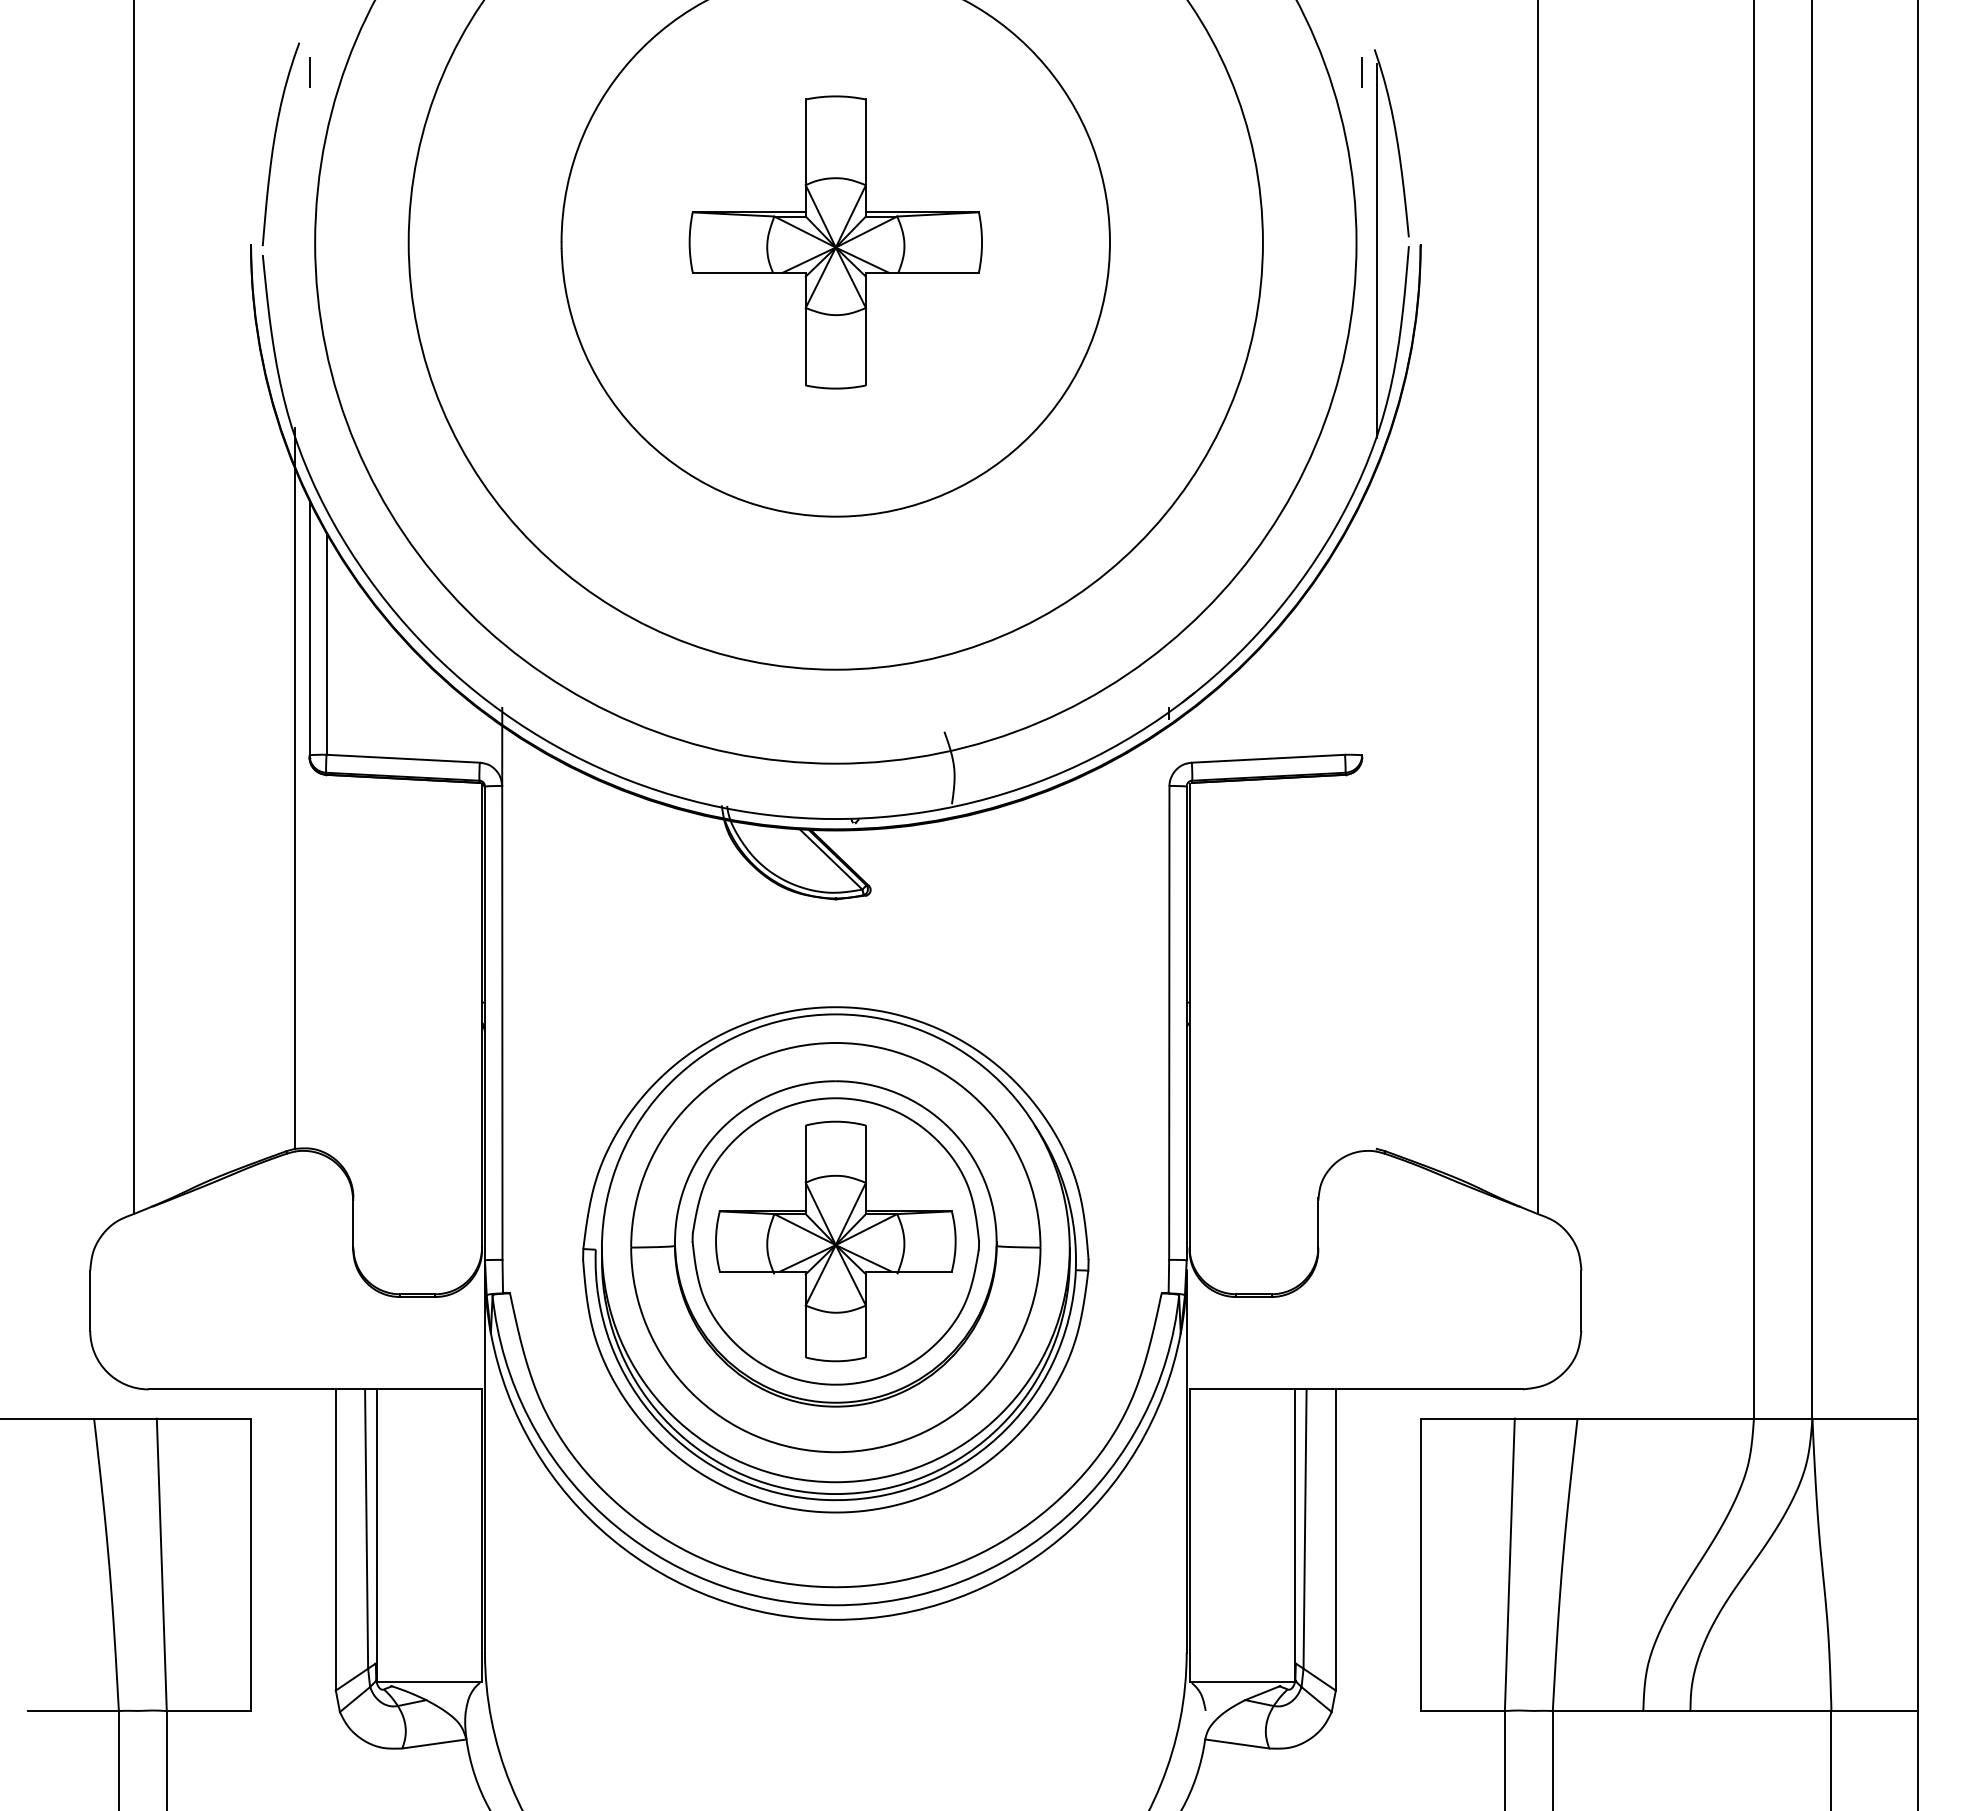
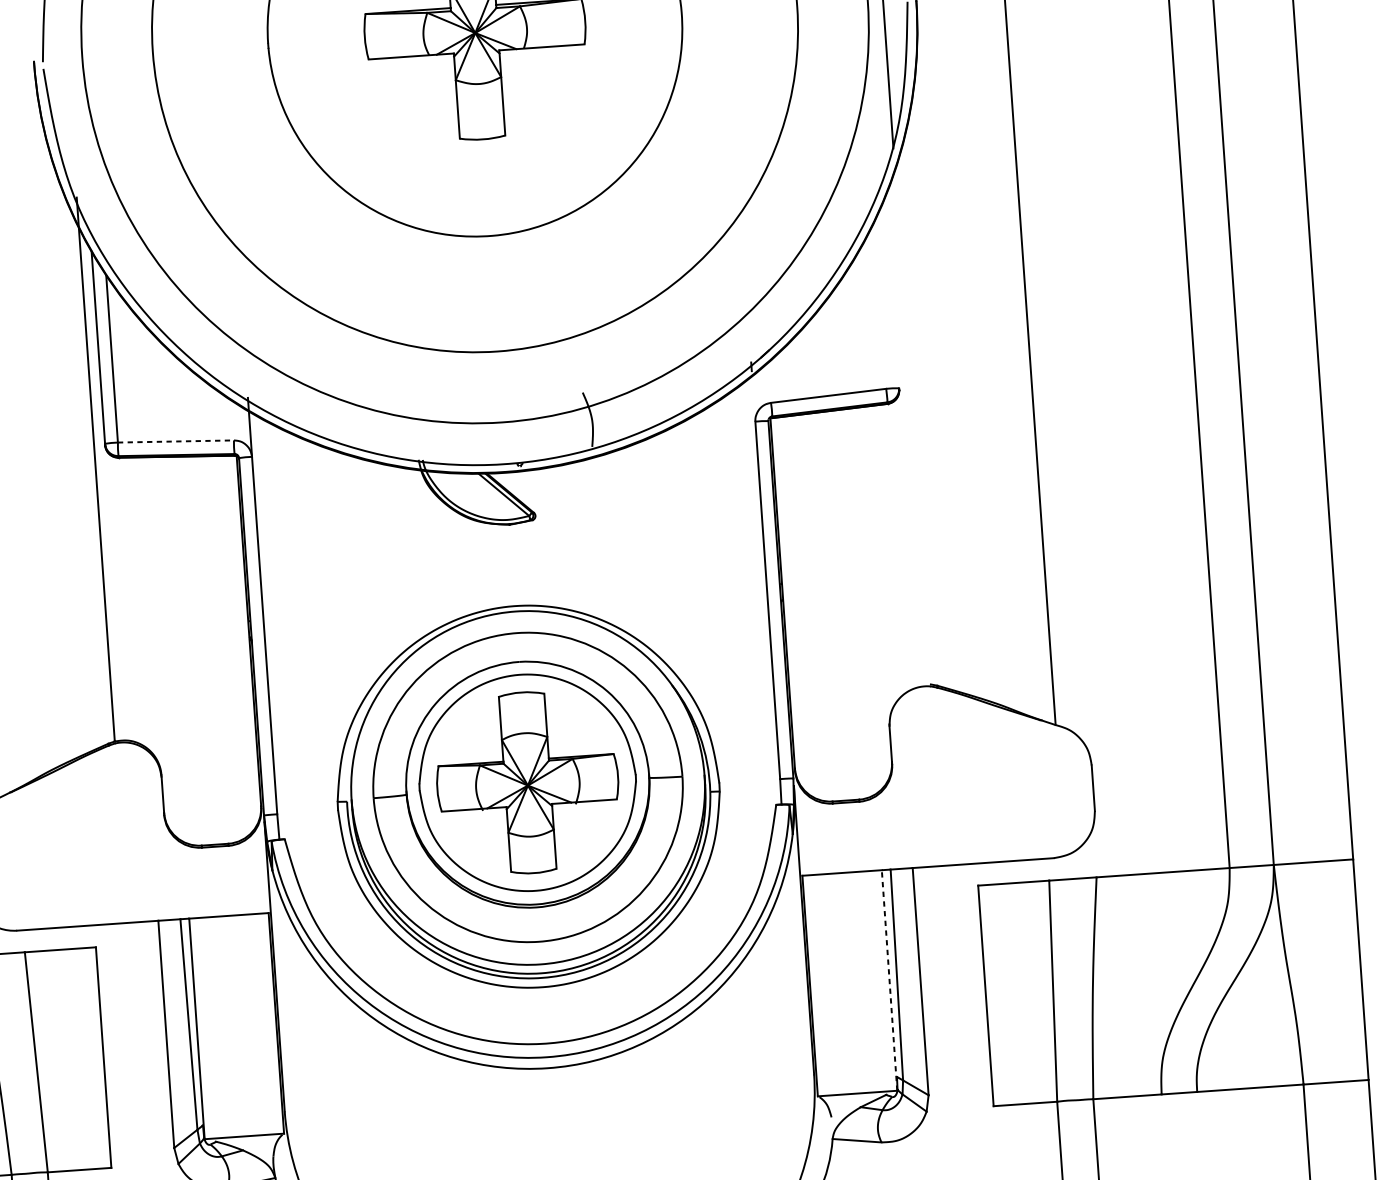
line: (403, 758) -> (176, 441), solid -> dashed
line: (1294, 1535) -> (889, 980), solid -> dashed

